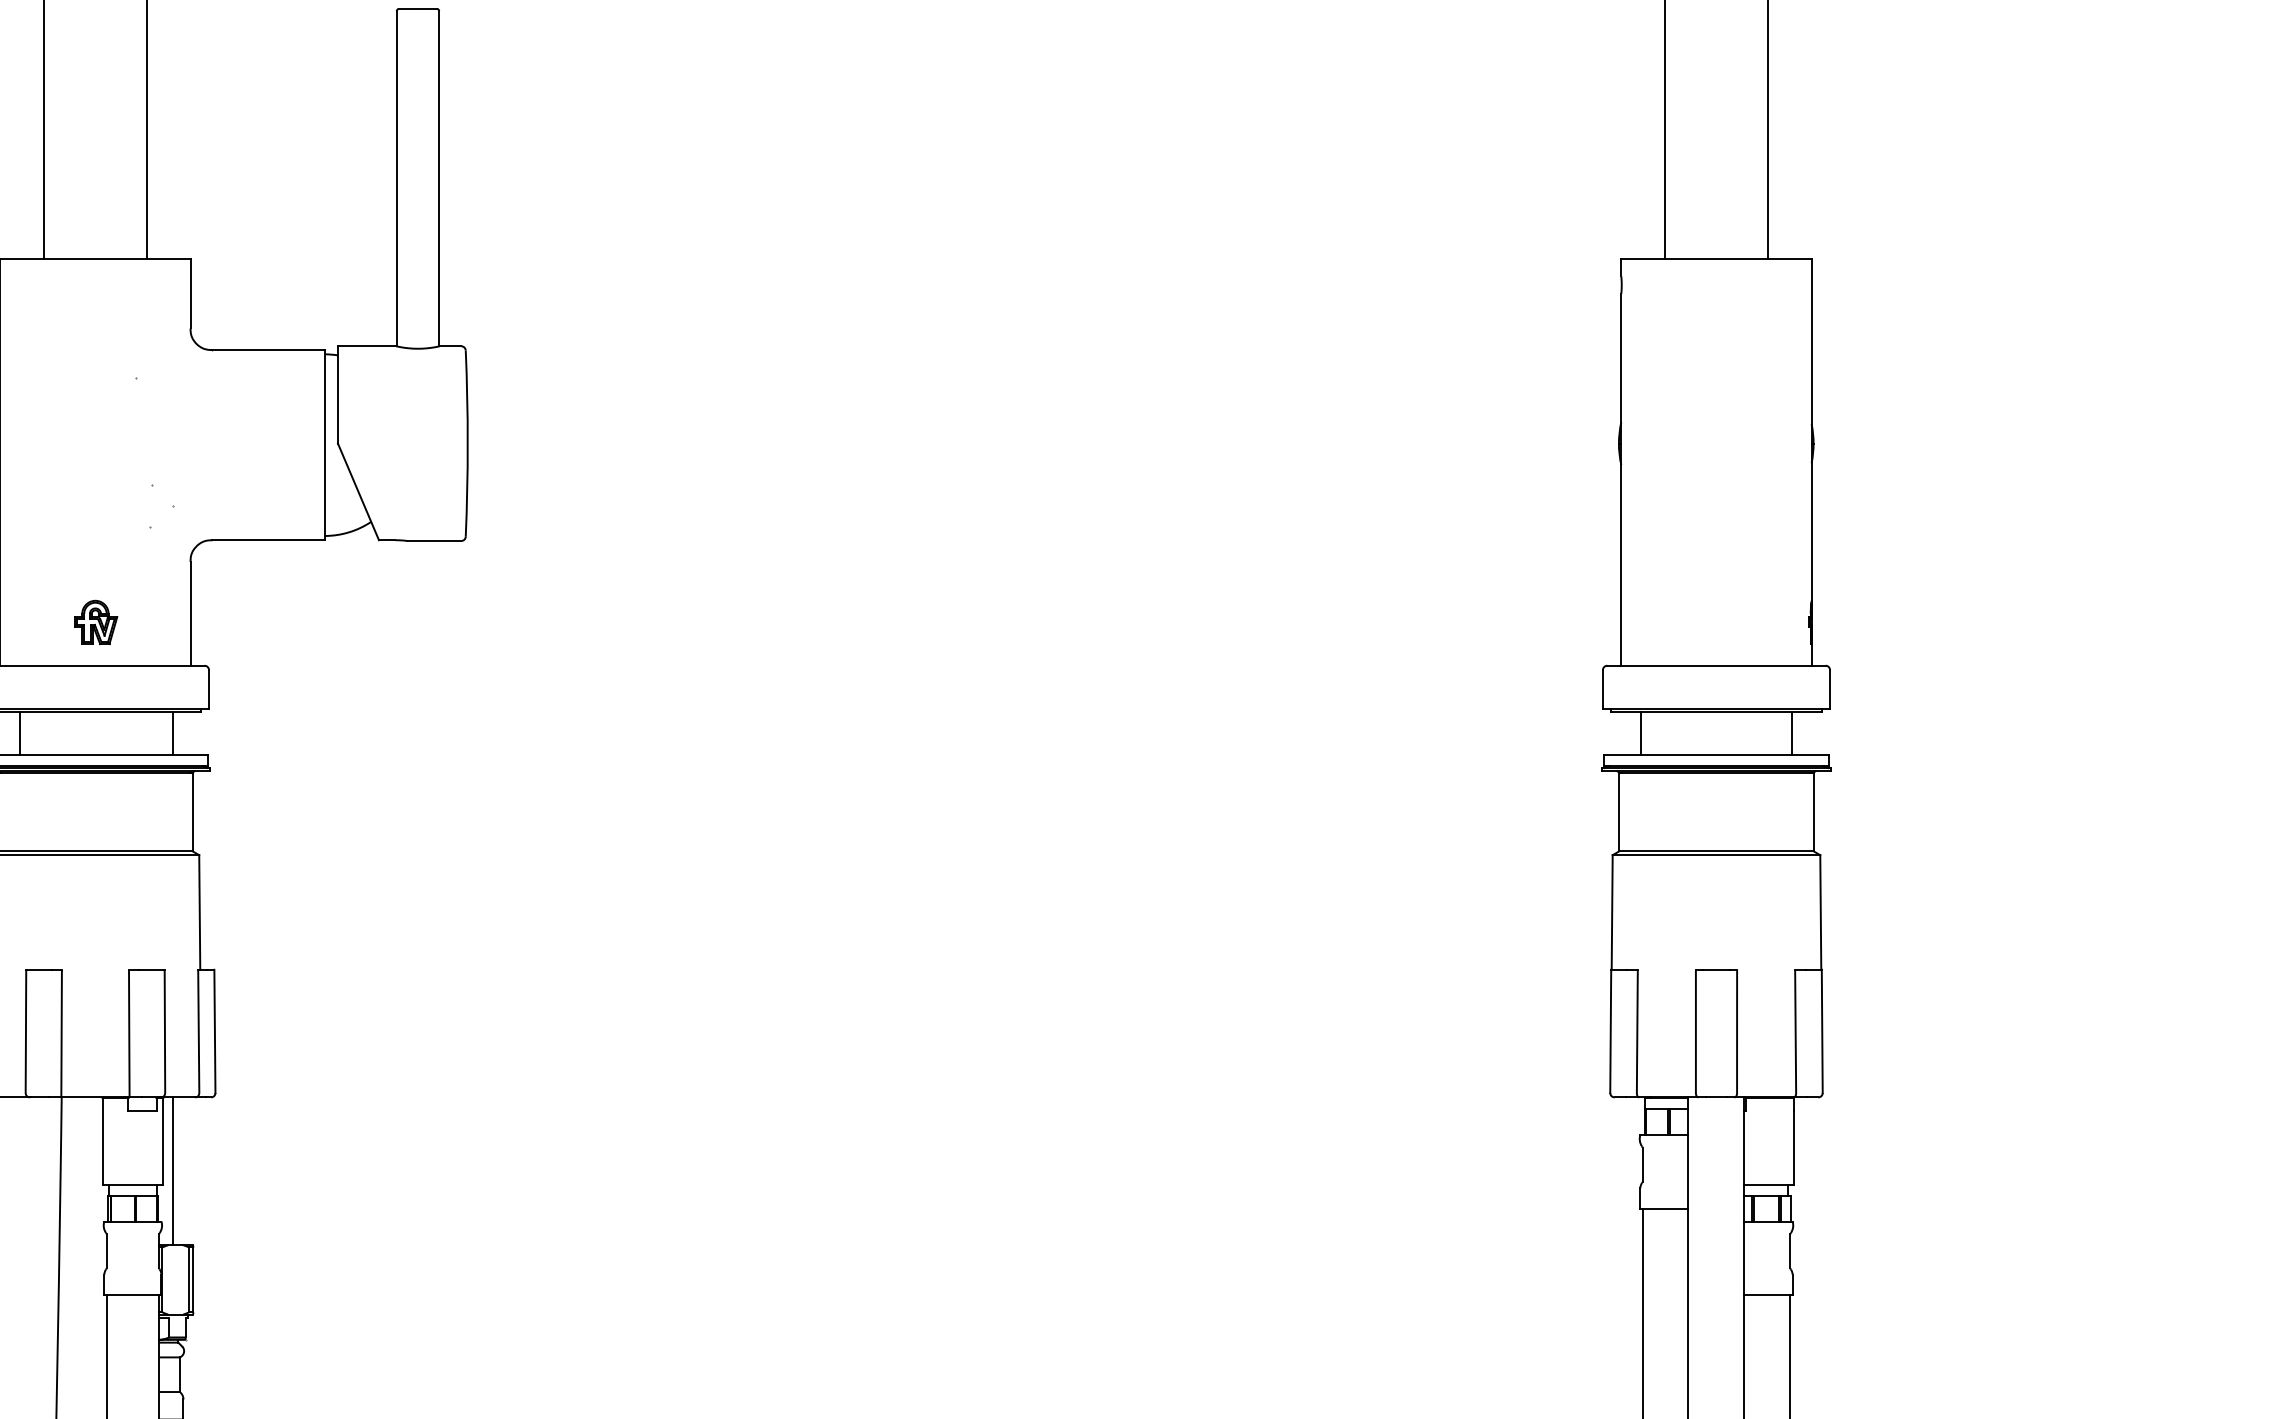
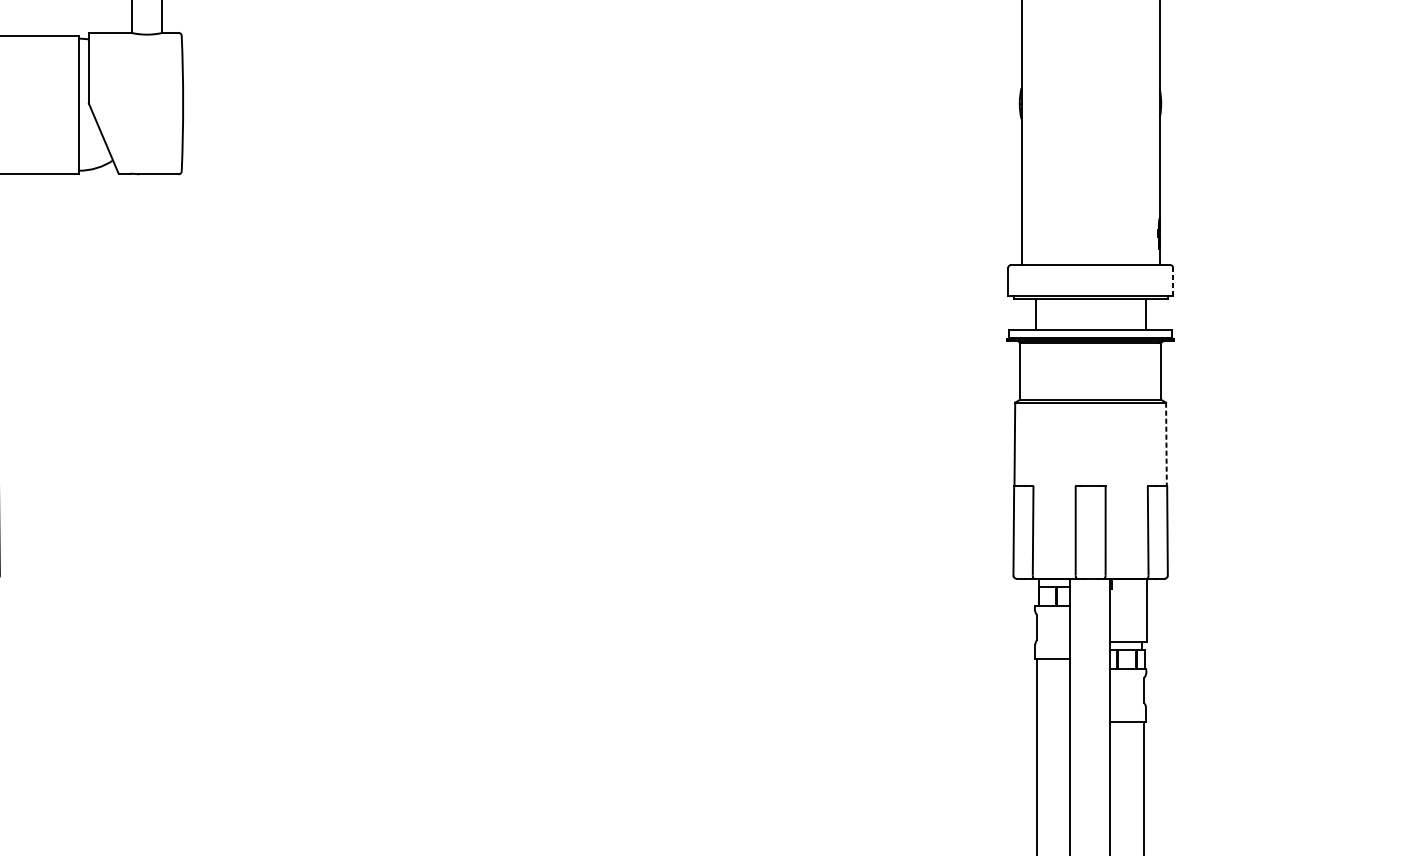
line: (1830, 689) -> (1173, 282), solid -> dashed
line: (1820, 912) -> (1166, 444), solid -> dashed

